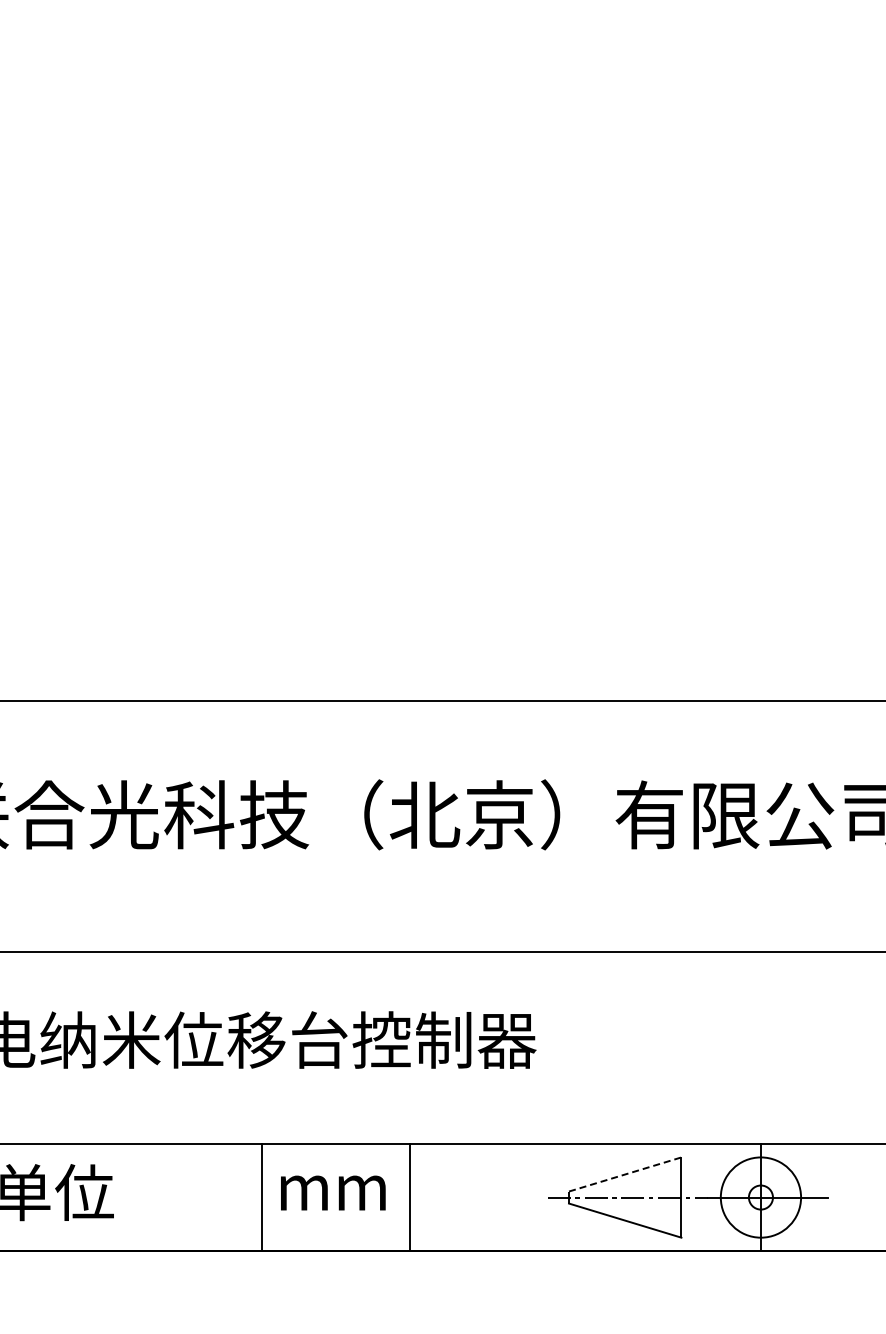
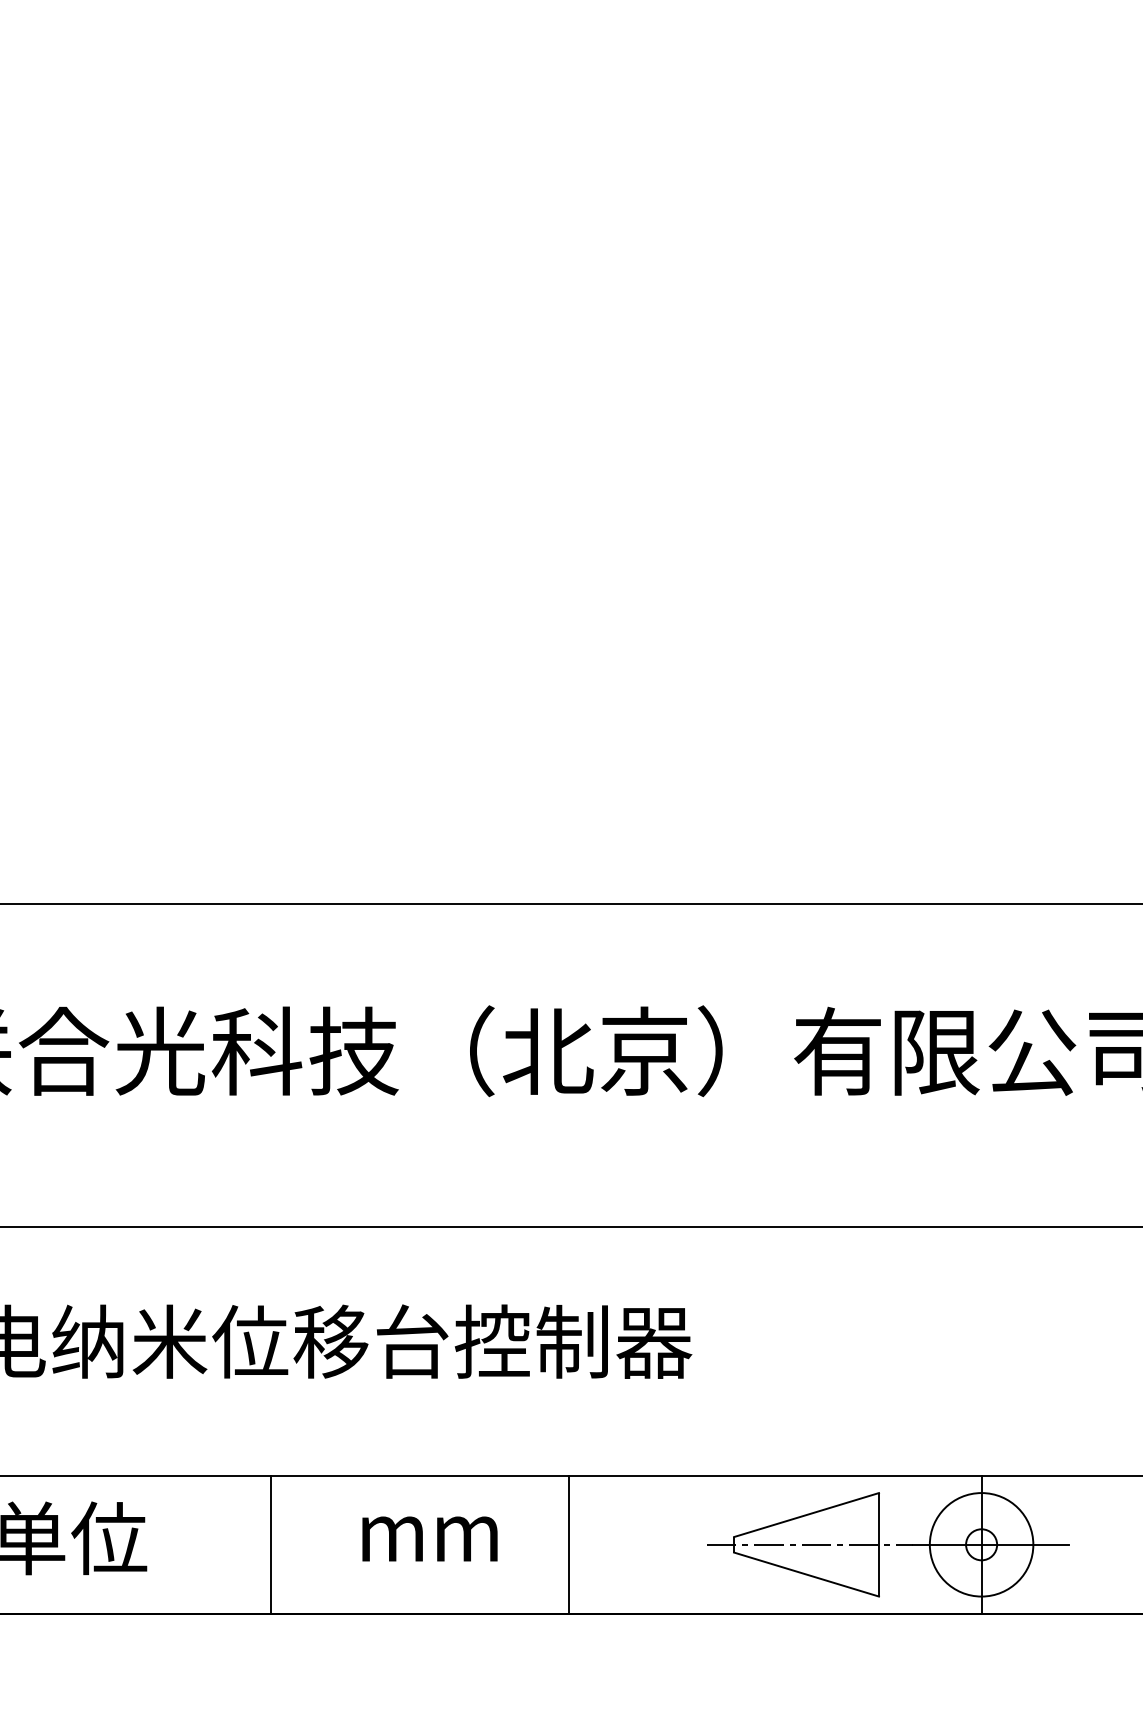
line: (625, 1174) -> (806, 1515), dashed -> solid
line: (262, 1197) -> (271, 1544), moved
line: (409, 1197) -> (568, 1544), moved

